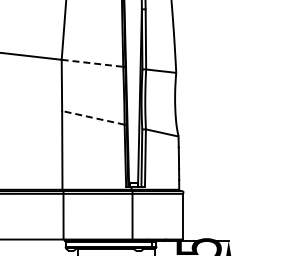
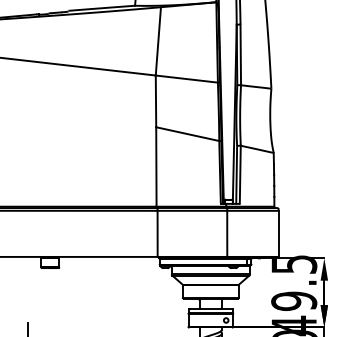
line: (93, 63) -> (187, 79), dashed -> solid
line: (93, 118) -> (187, 134), dashed -> solid

